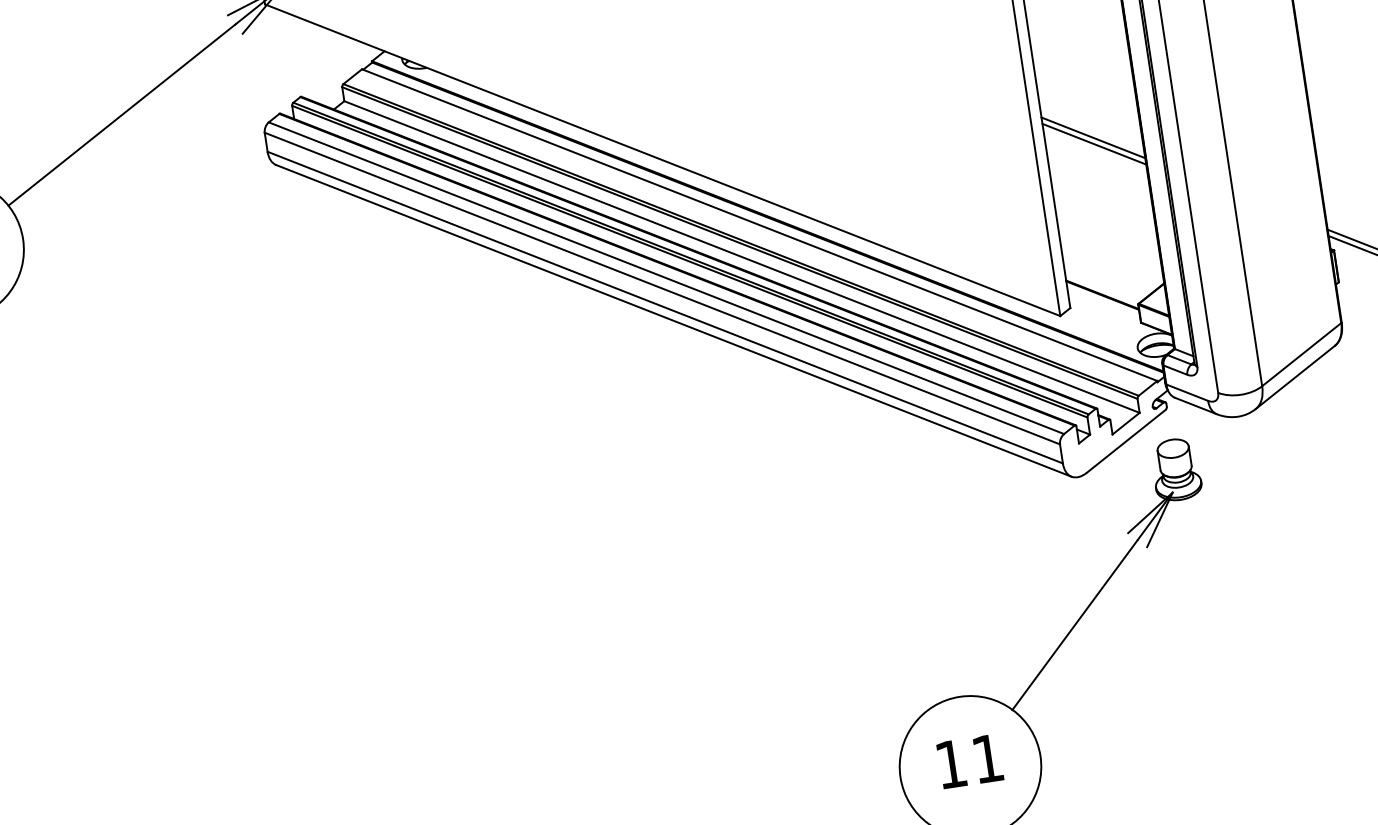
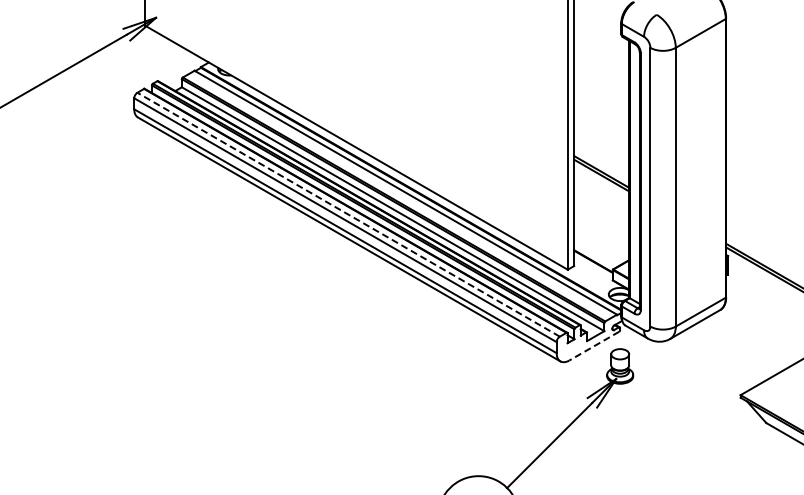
line: (666, 277) -> (348, 214), solid -> dashed
line: (1126, 441) -> (594, 346), solid -> dashed

